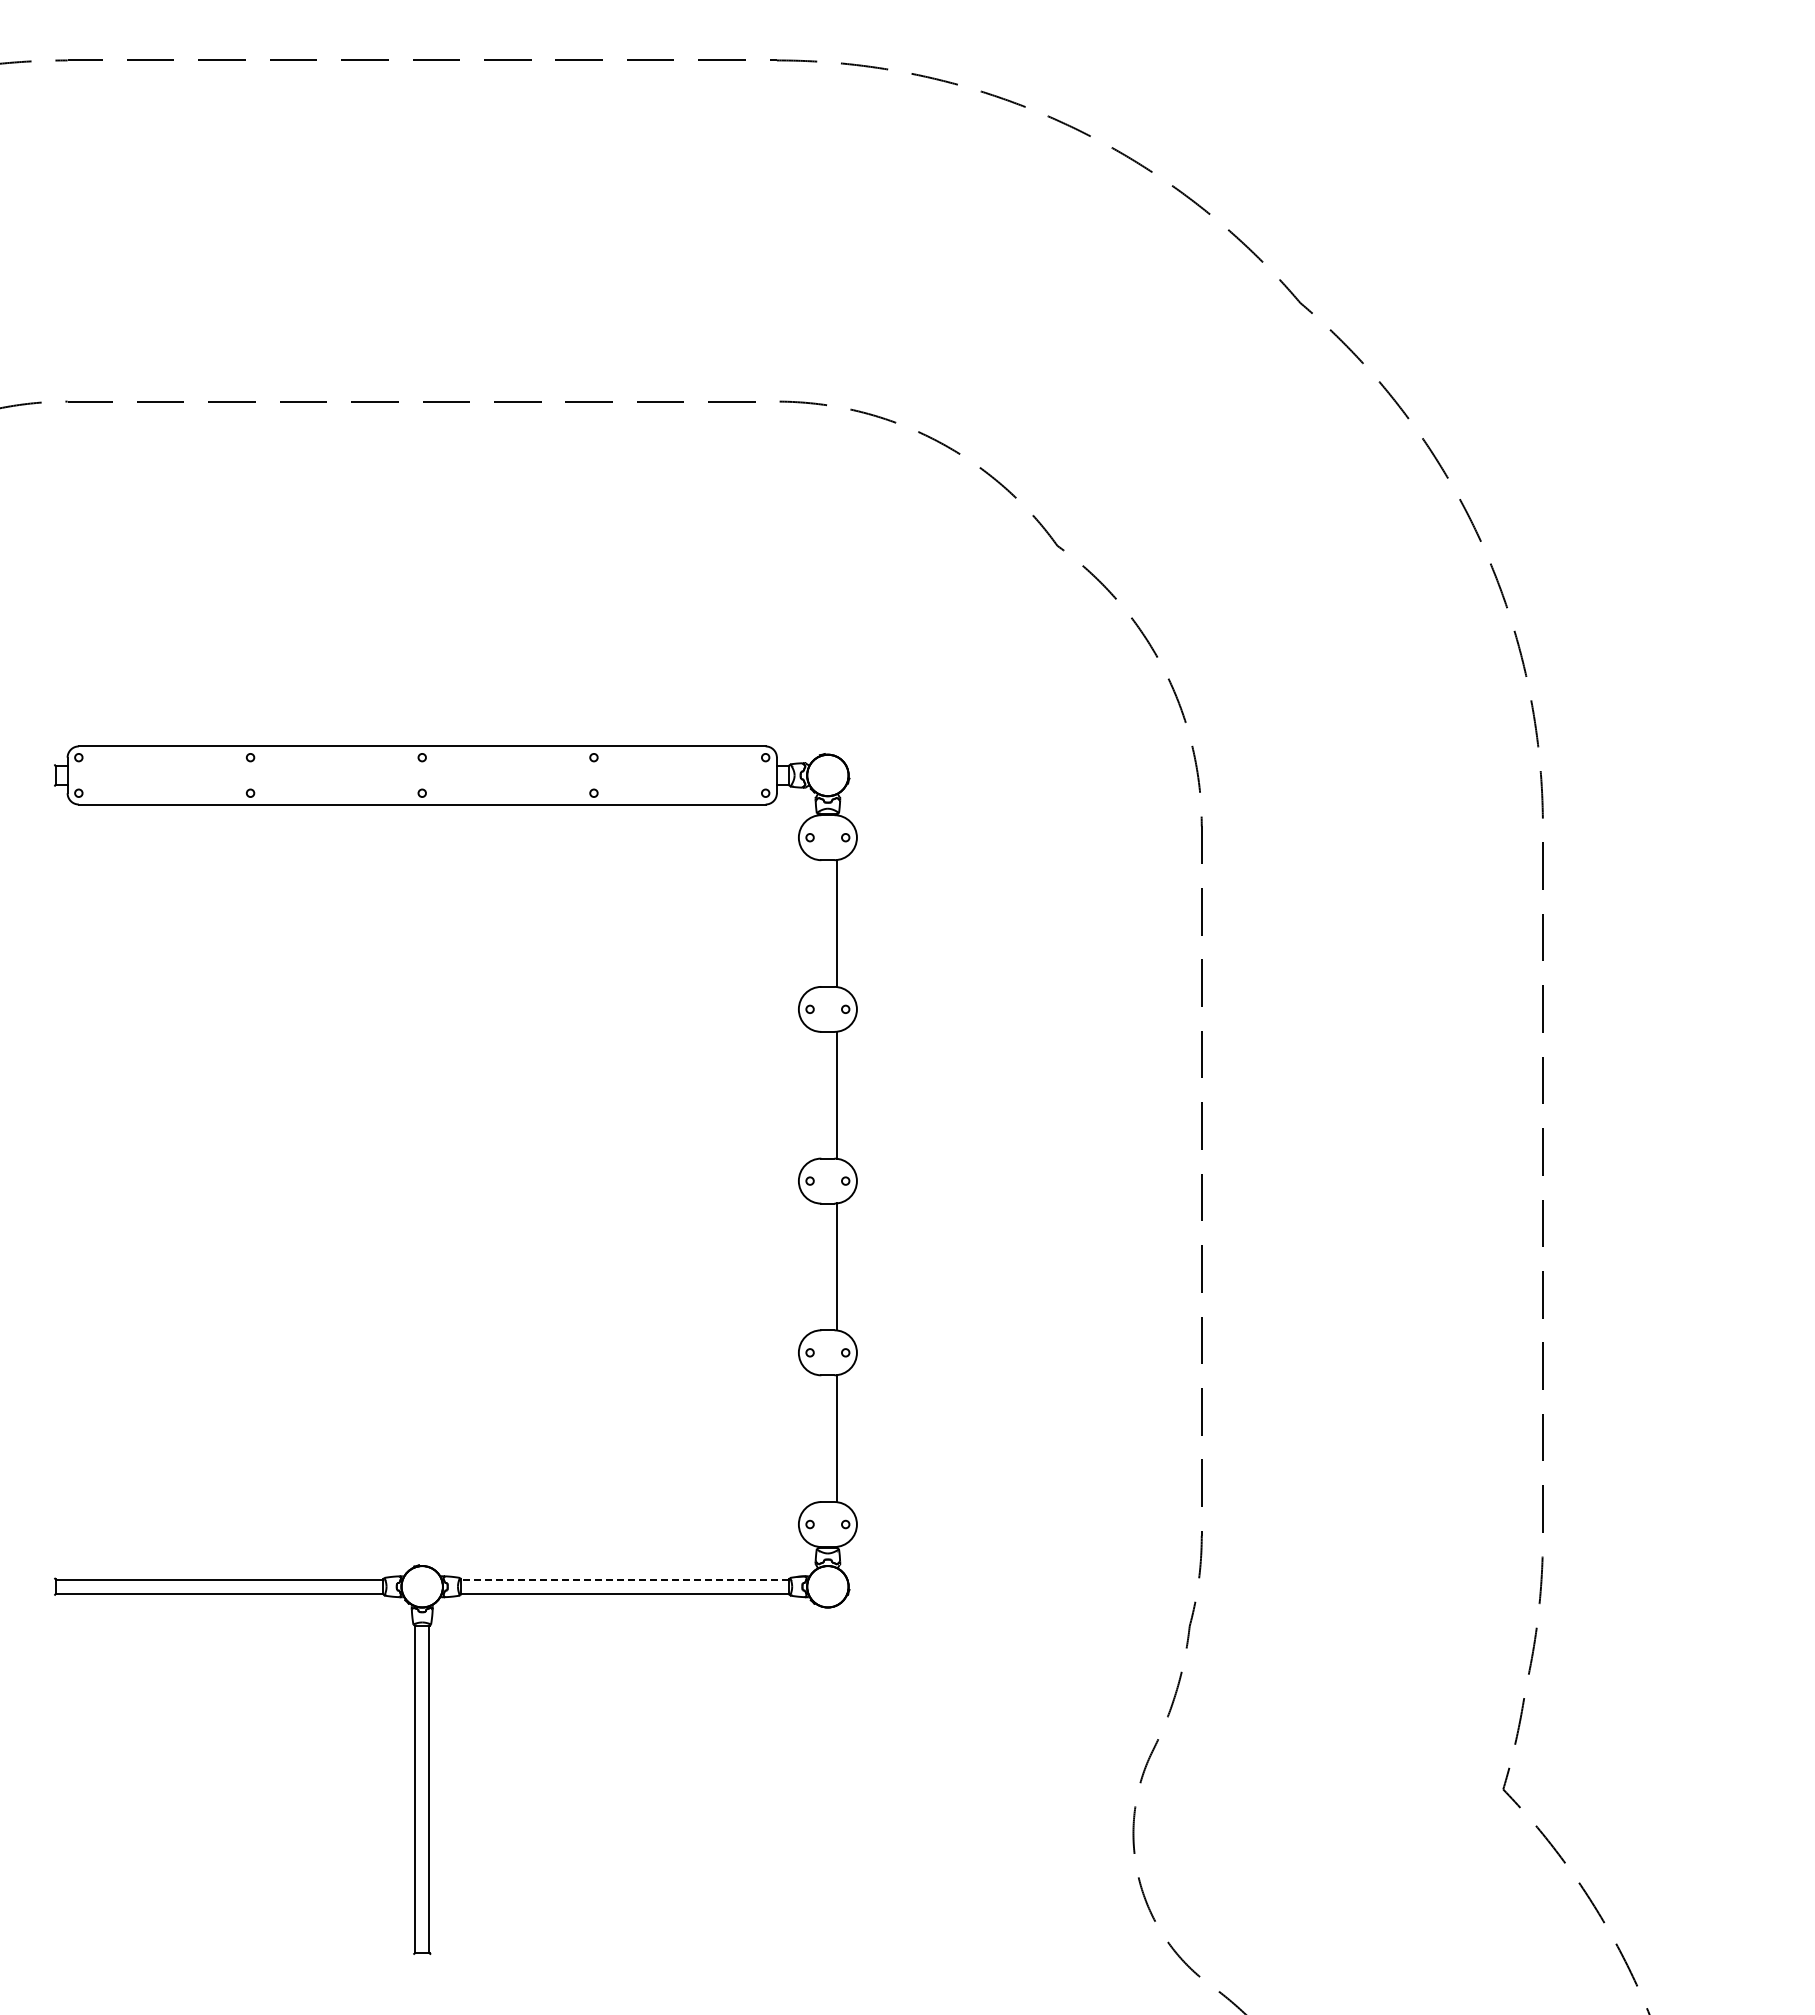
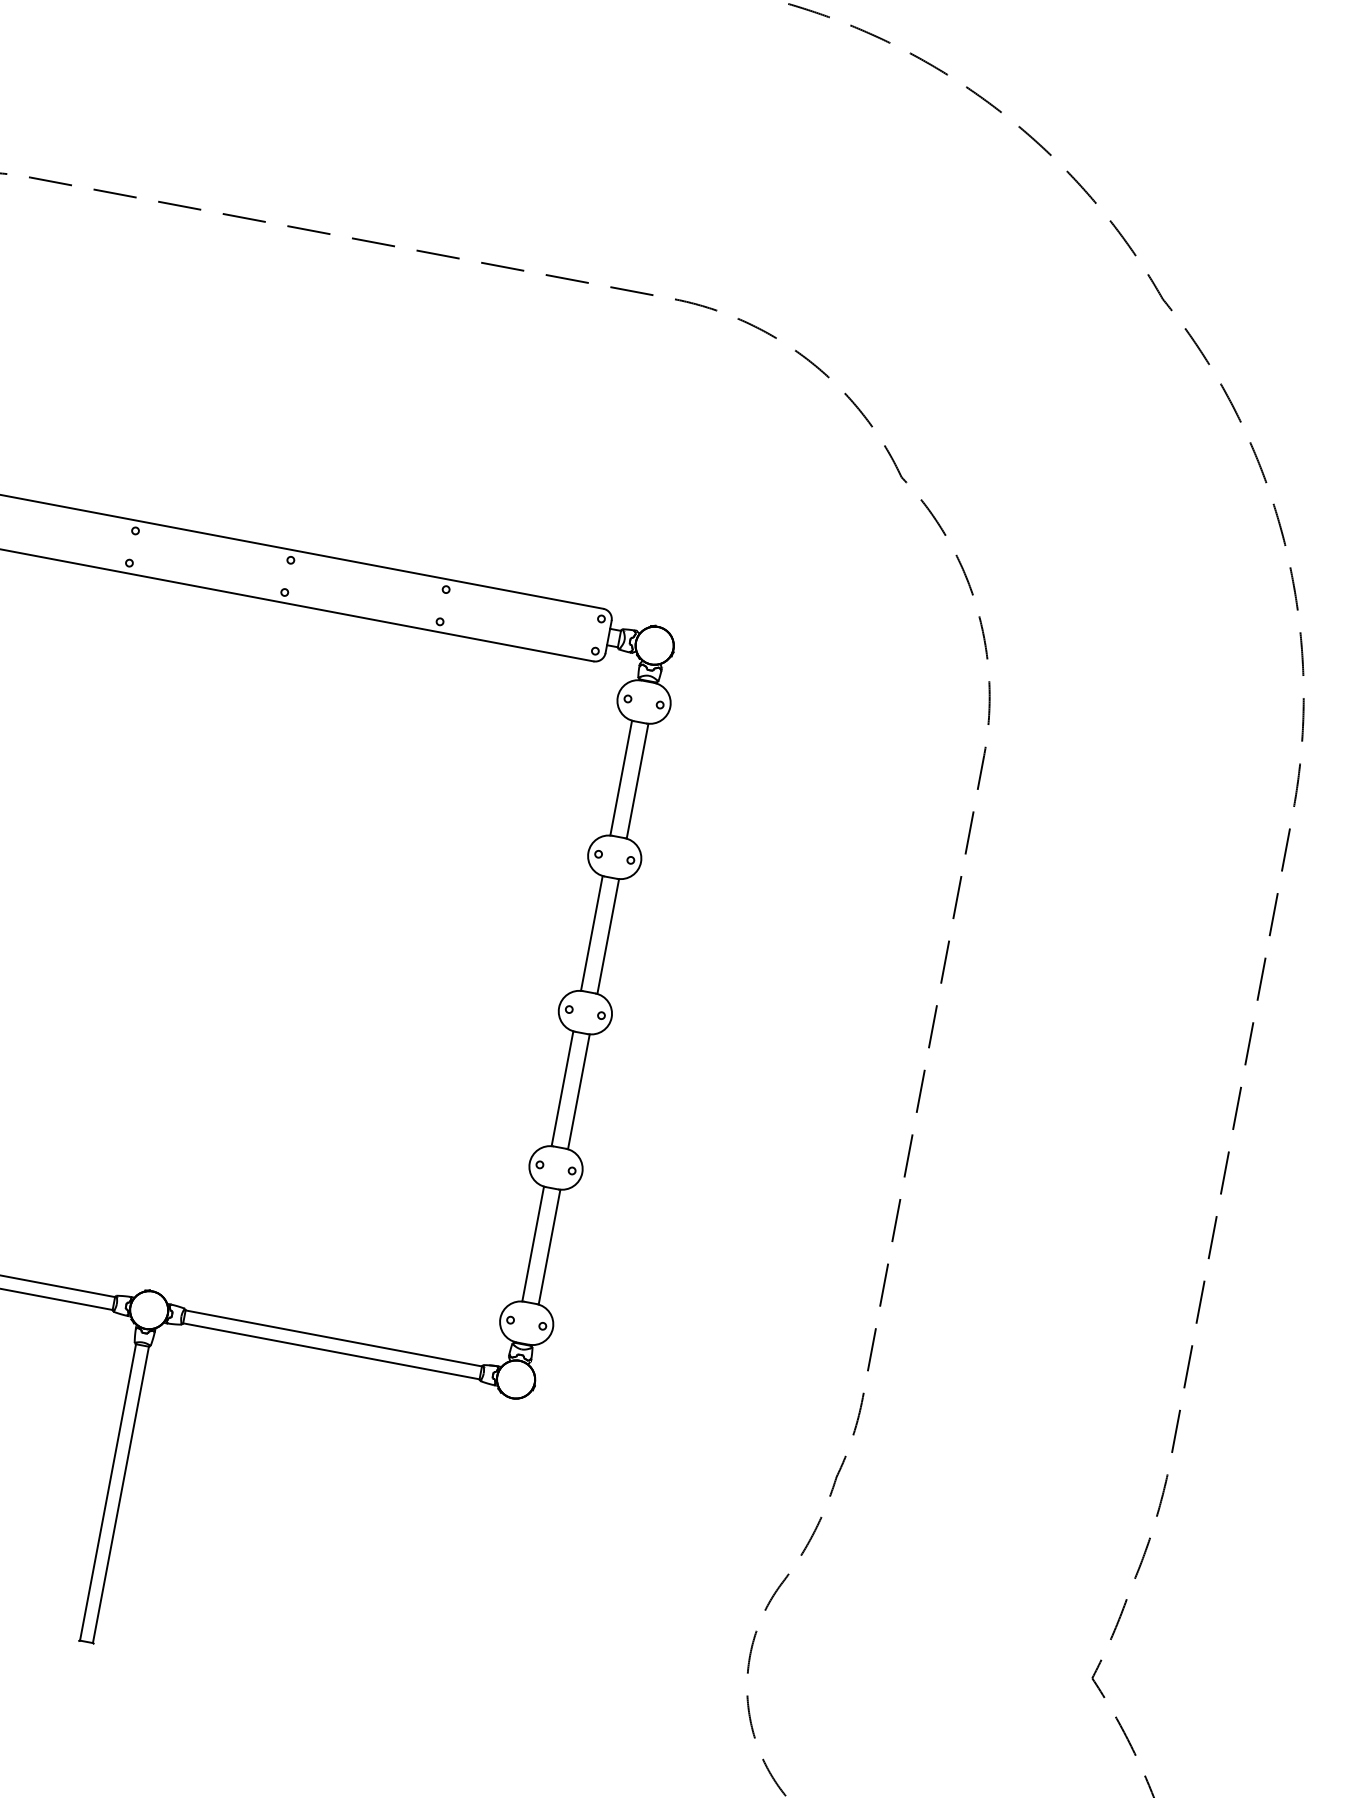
line: (818, 923) -> (620, 778), added
line: (818, 1094) -> (591, 932), added
line: (818, 1266) -> (562, 1088), added
line: (818, 1438) -> (532, 1243), added
line: (625, 1579) -> (334, 1338), dashed -> solid

